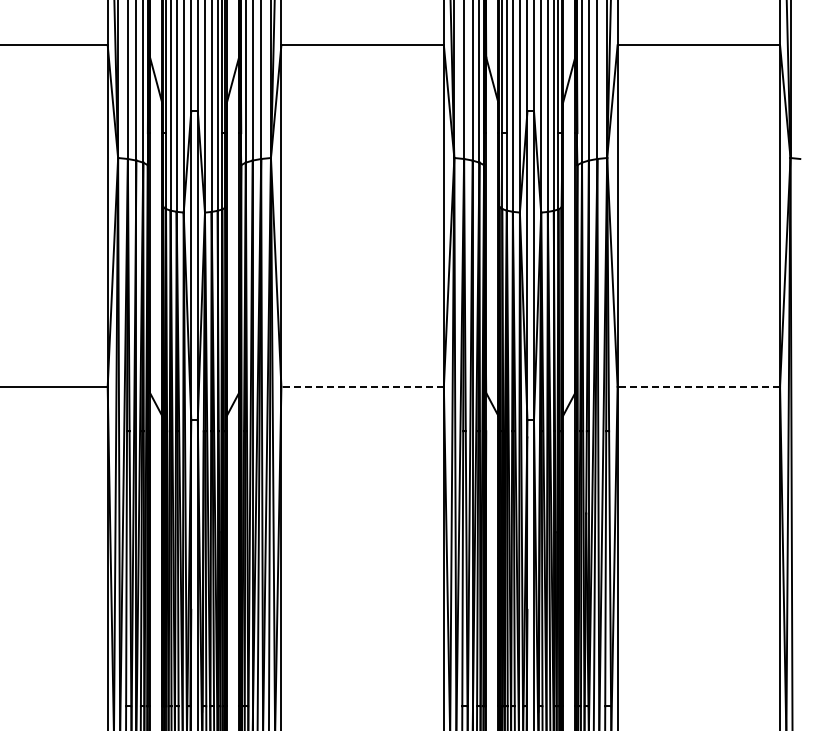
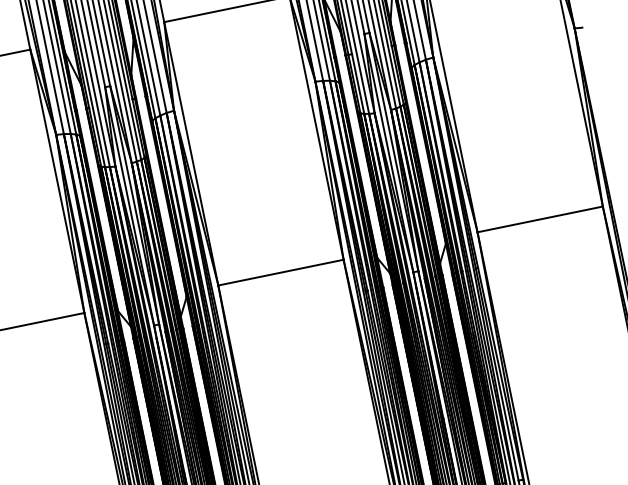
line: (362, 386) -> (280, 272), dashed -> solid
line: (698, 386) -> (539, 219), dashed -> solid

